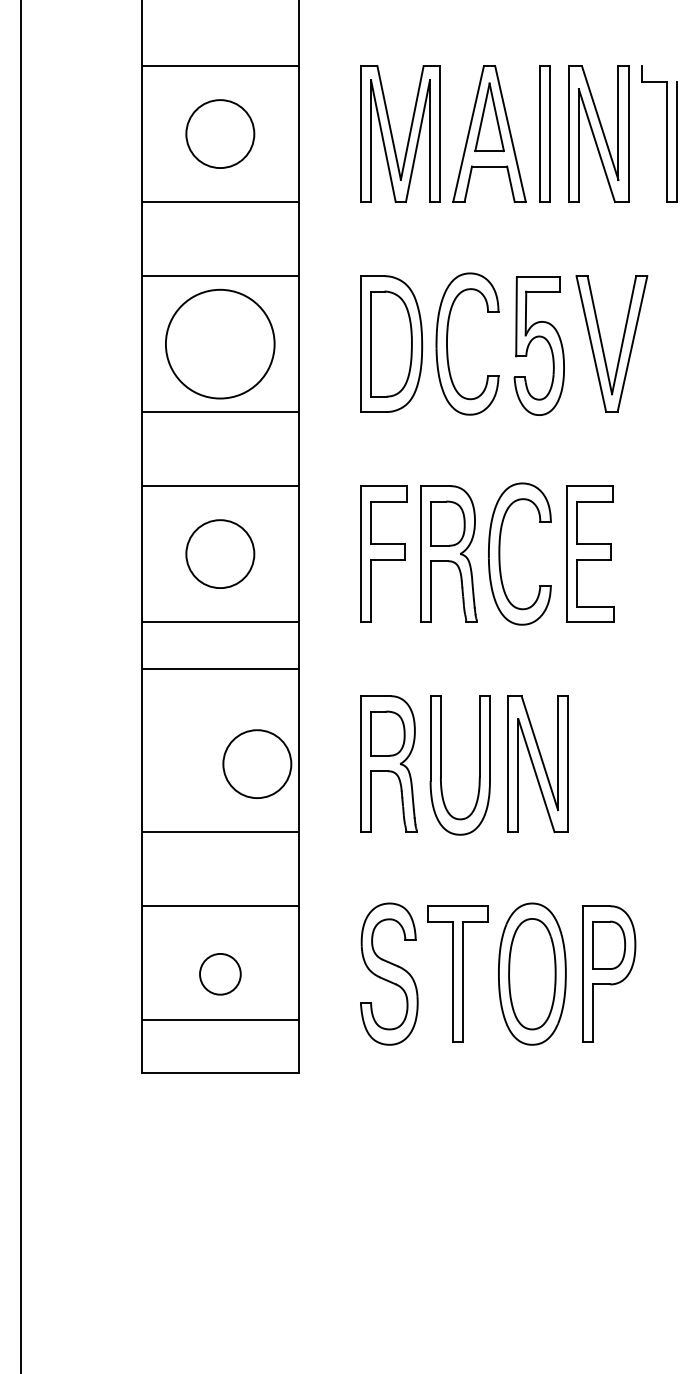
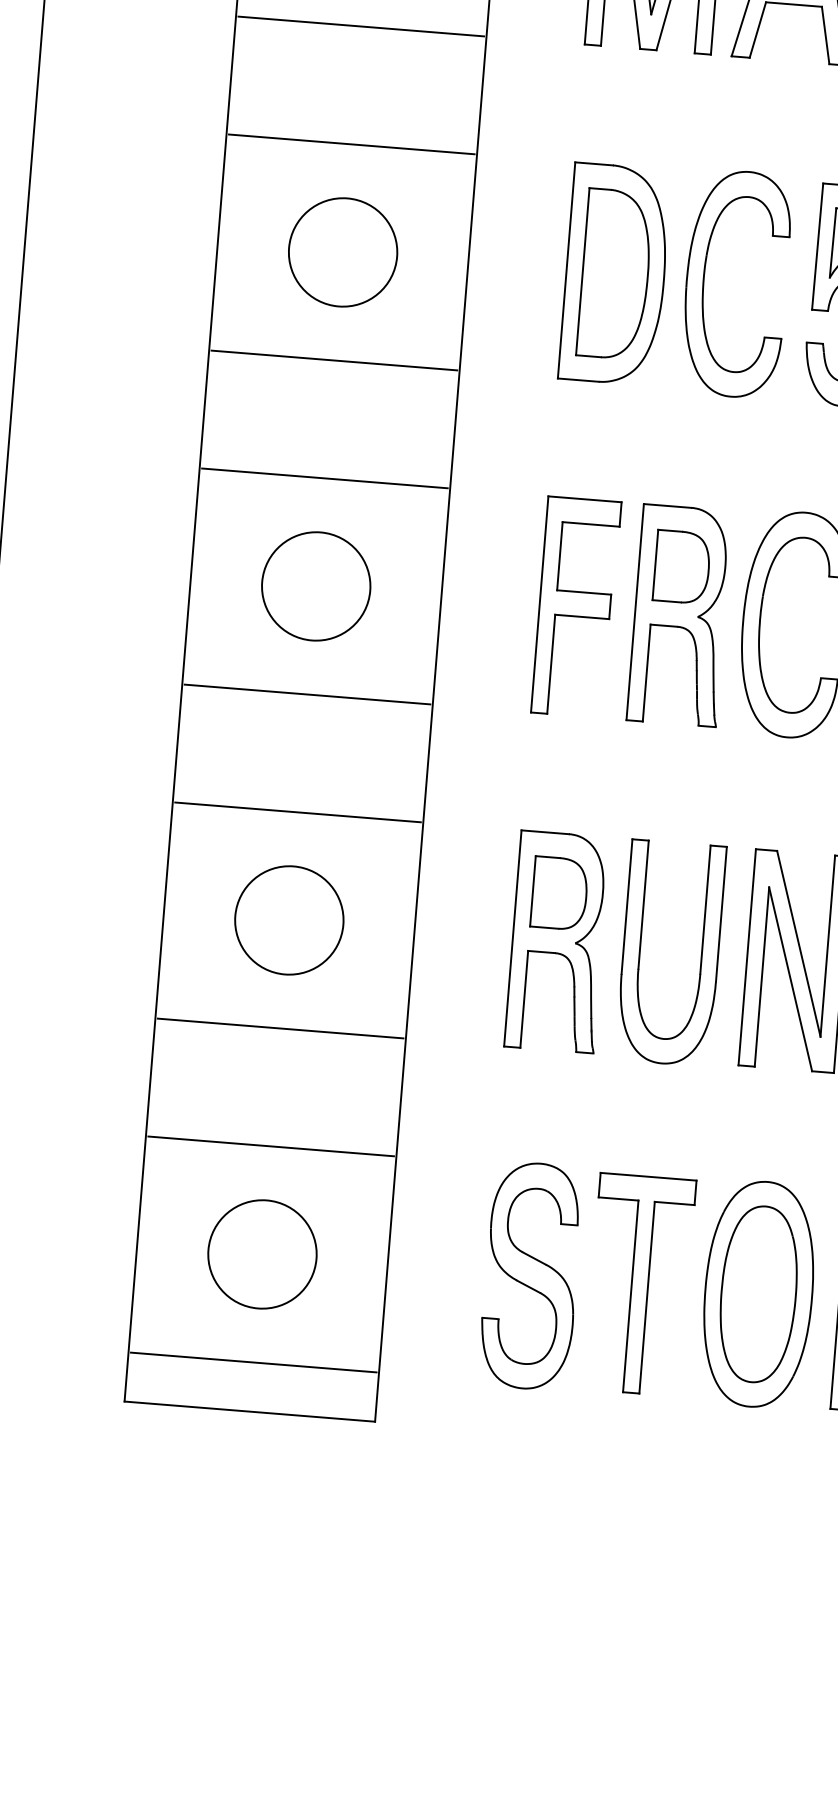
circle: (220, 343) -> (343, 251), size x0.62
line: (220, 669) -> (298, 812), moved
circle: (257, 763) -> (289, 919), moved
circle: (220, 974) -> (262, 1254), size x1.67
line: (220, 1020) -> (253, 1363), moved

